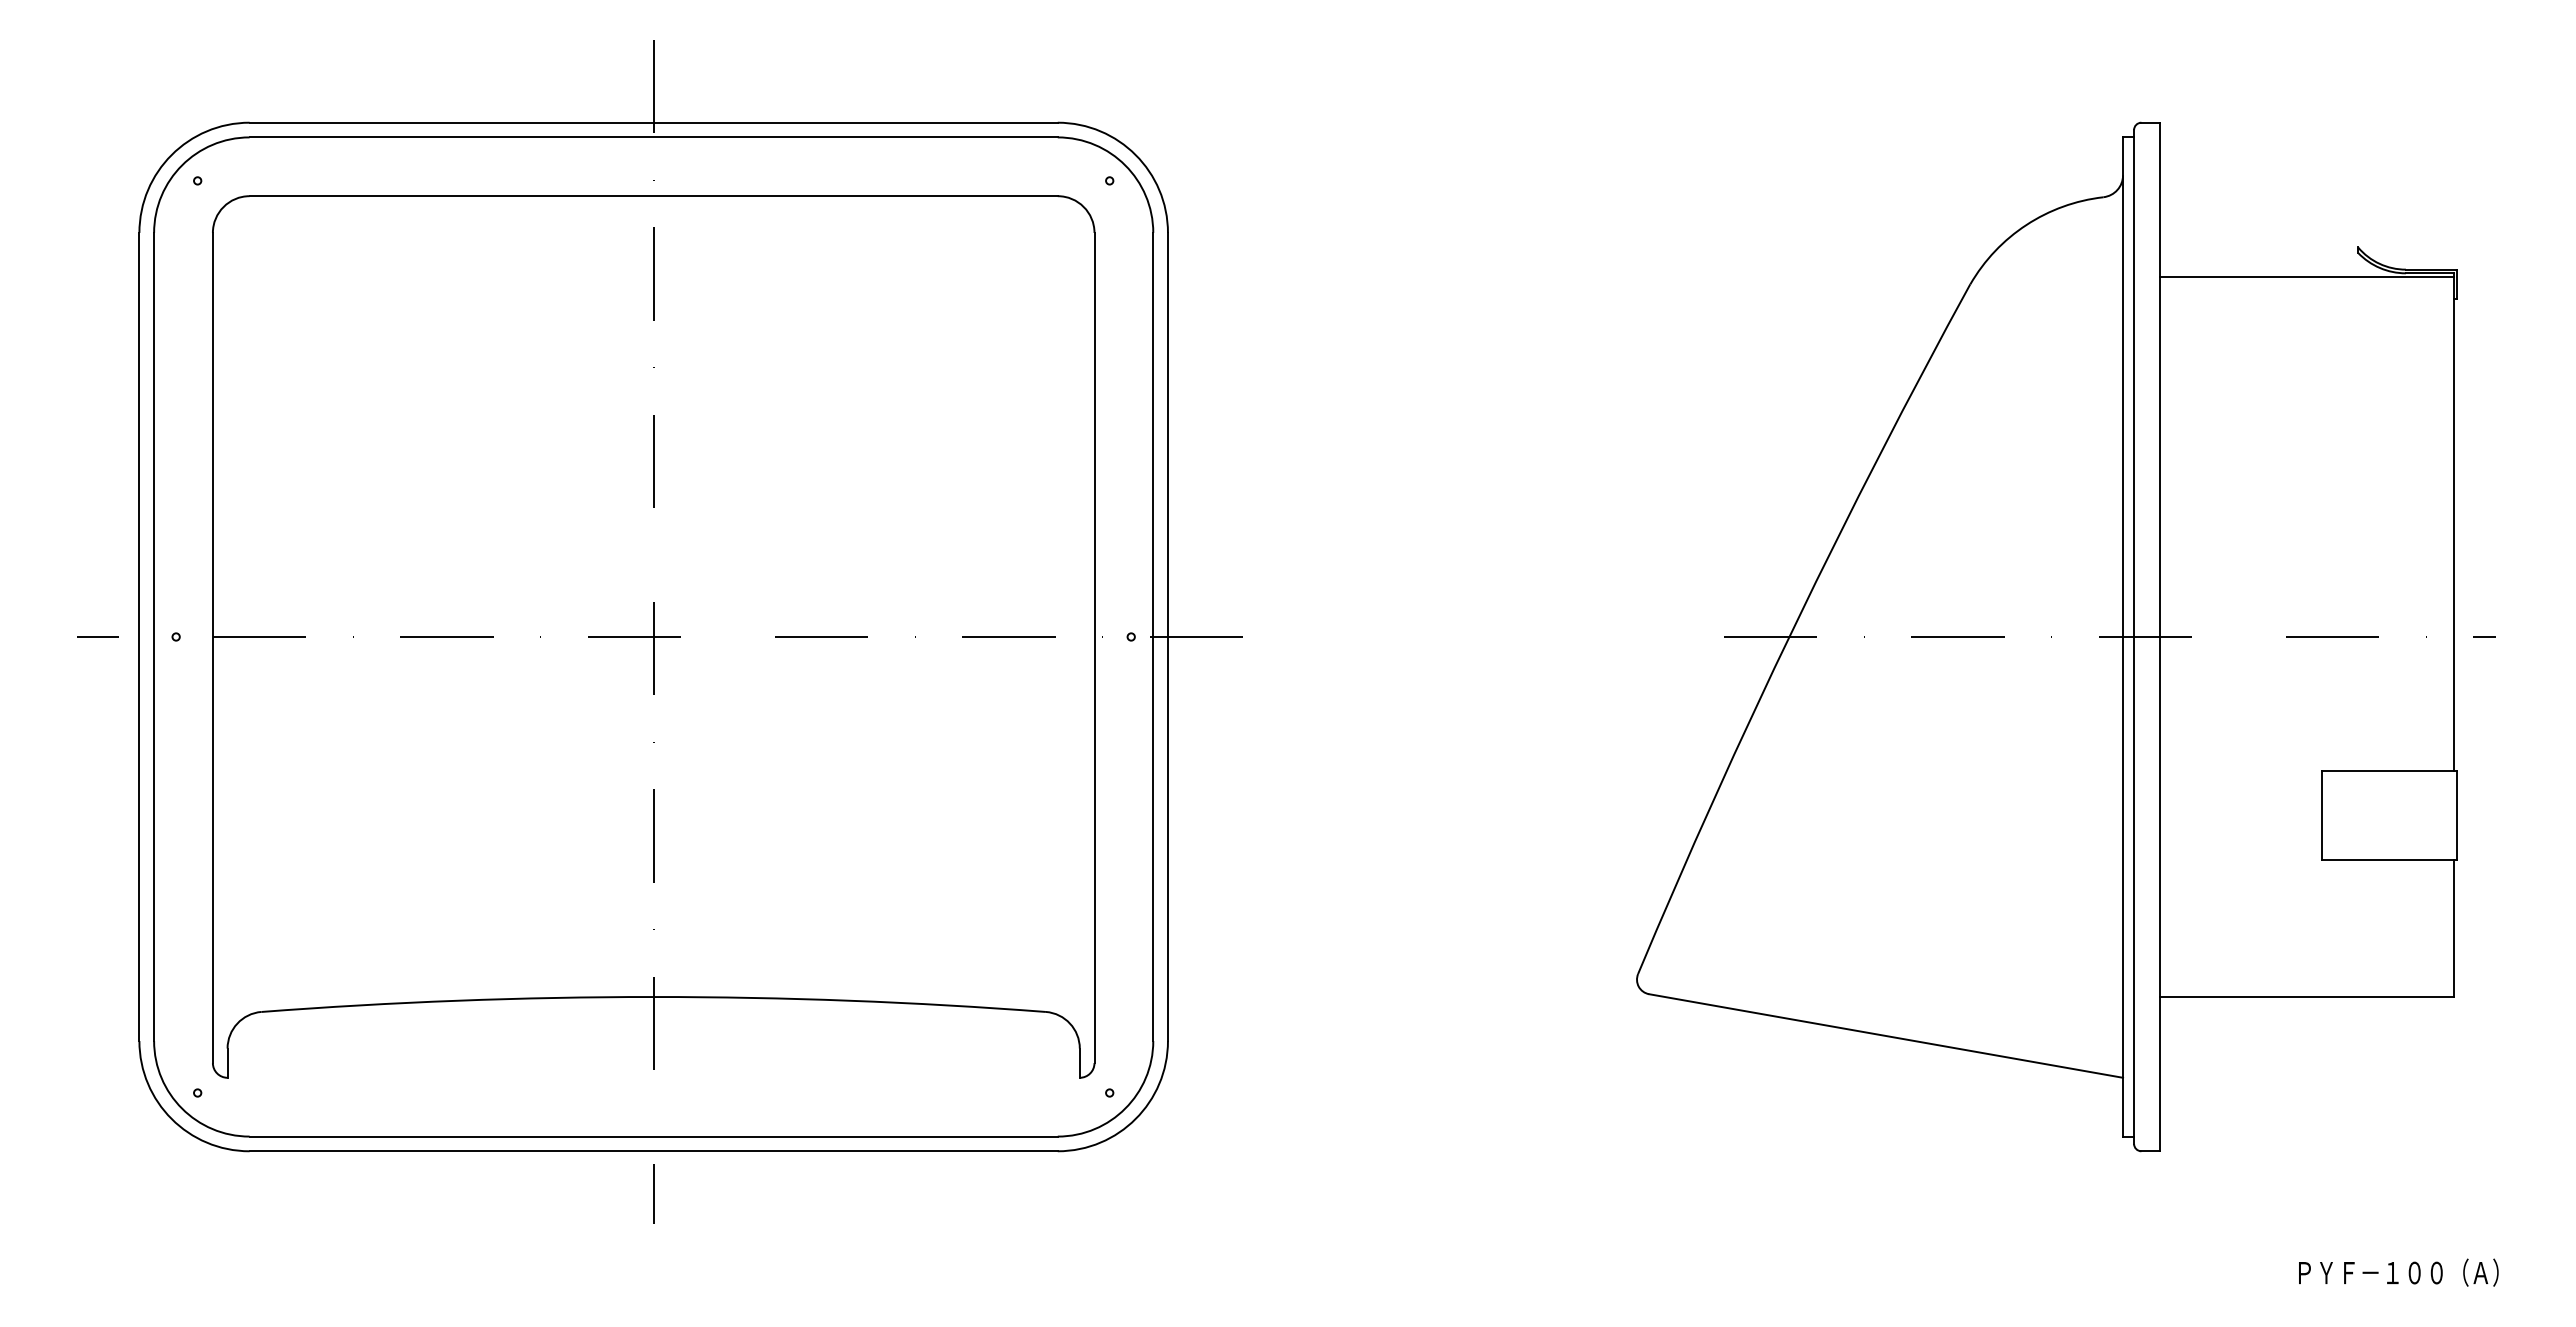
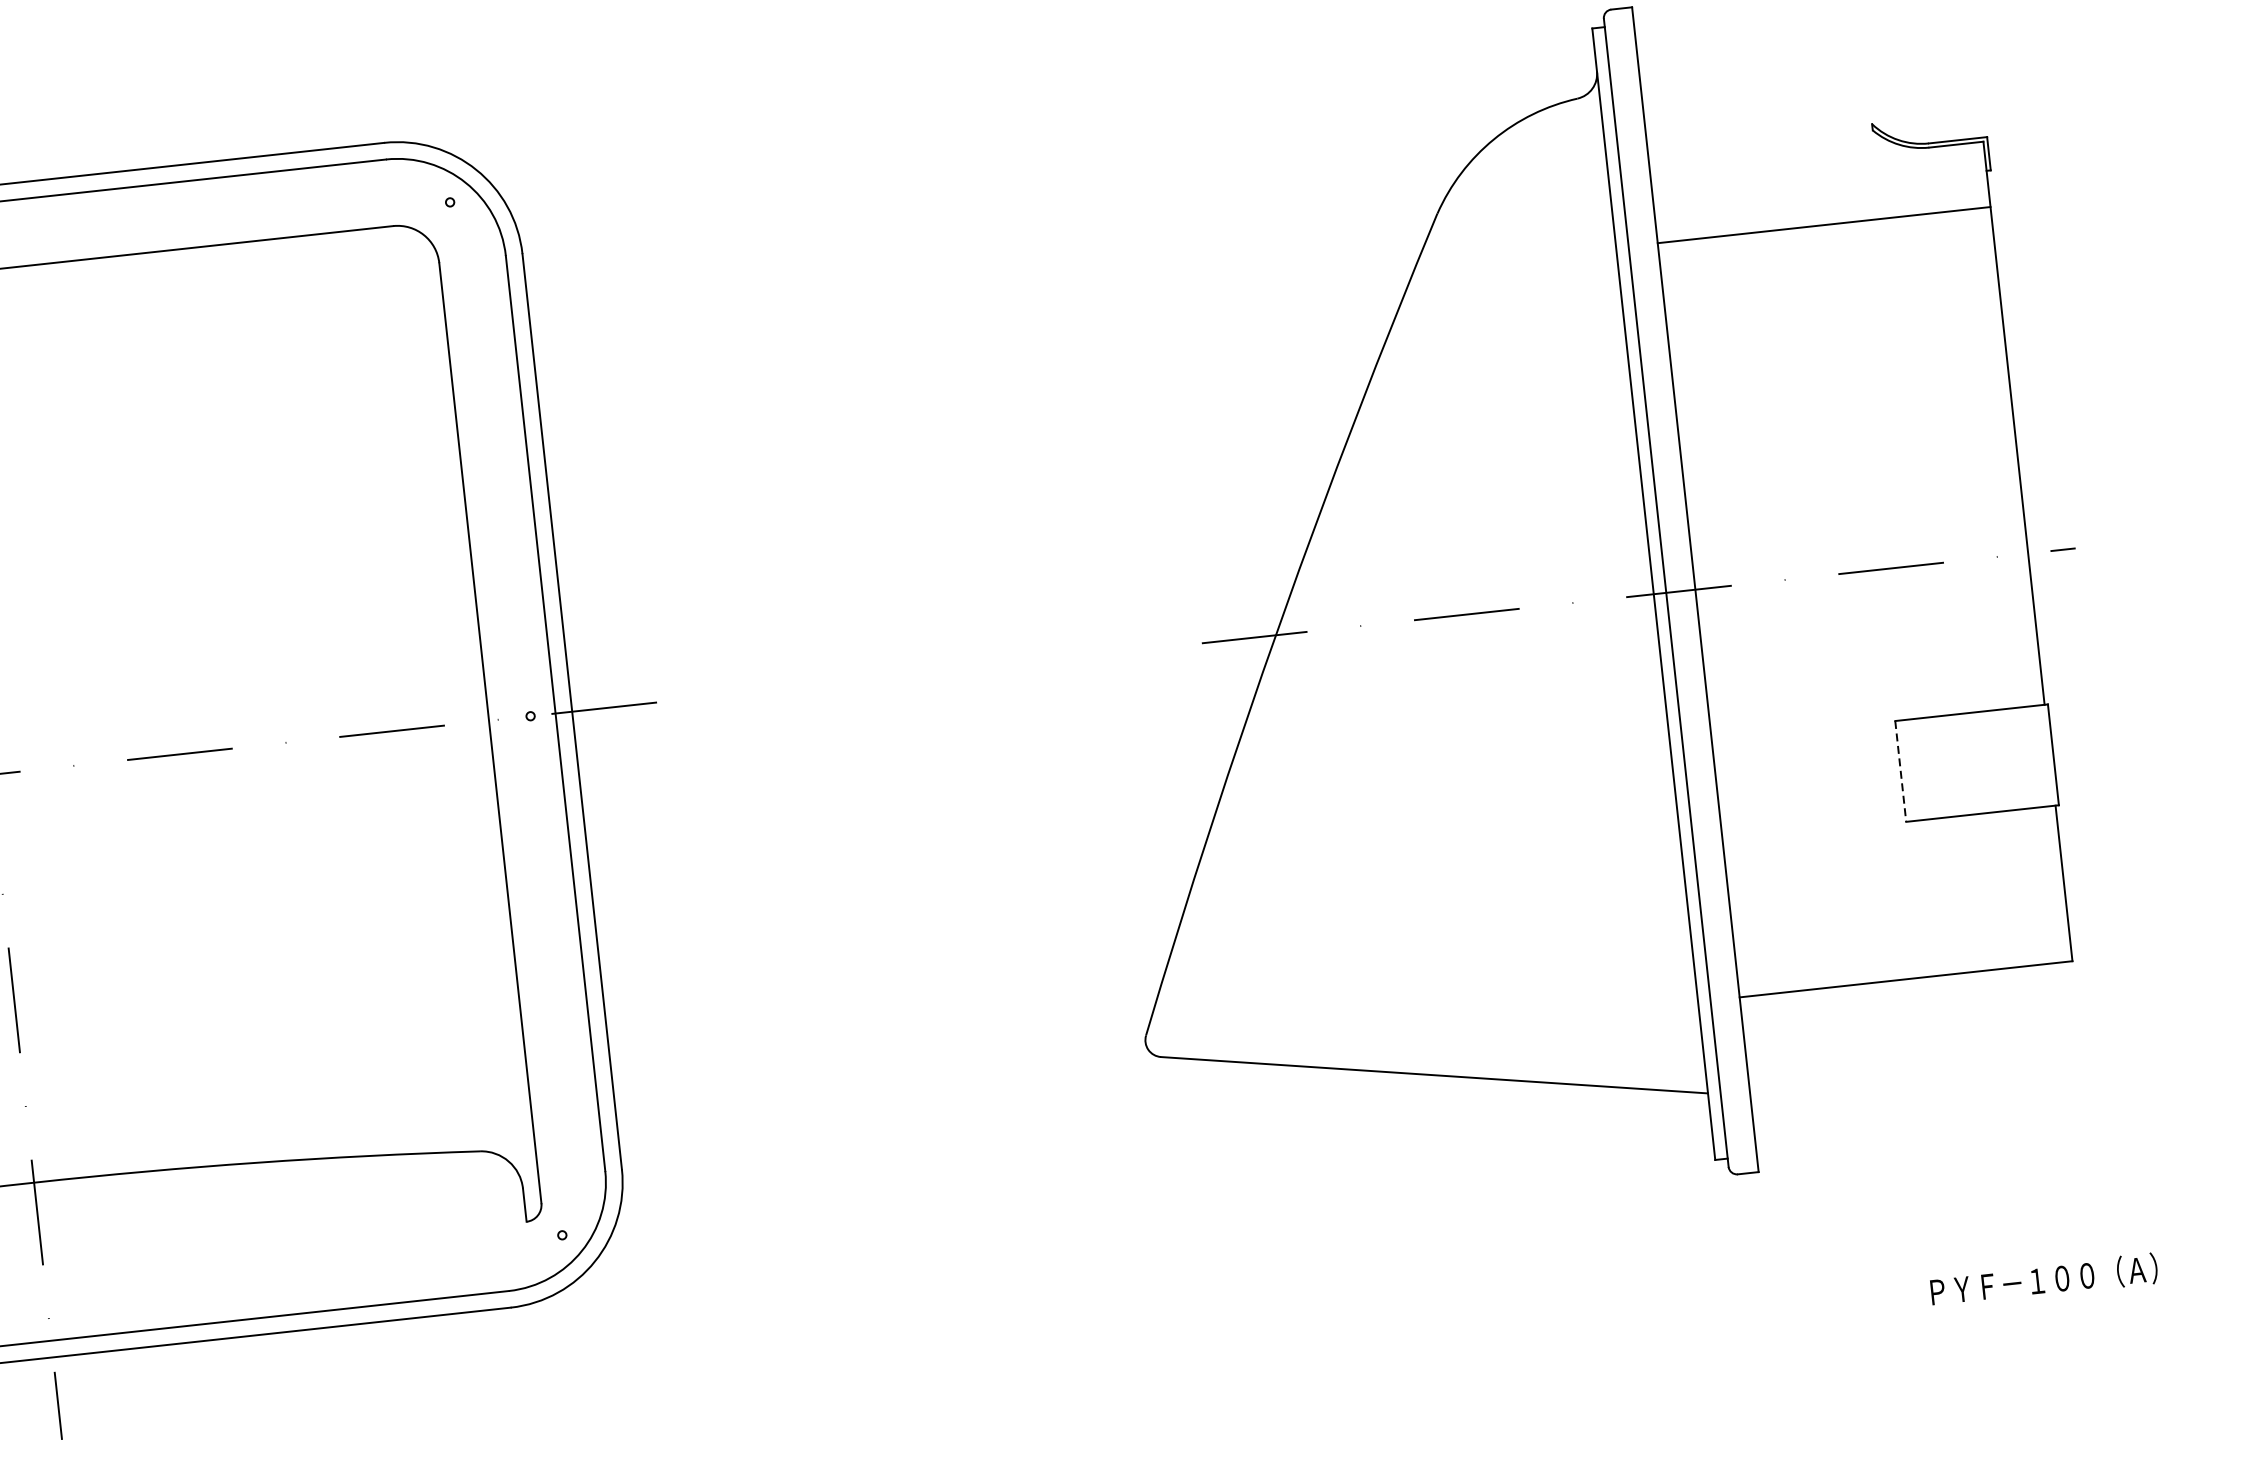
line: (2306, 277) -> (1823, 225), moved
line: (2321, 815) -> (1900, 771), solid -> dashed

